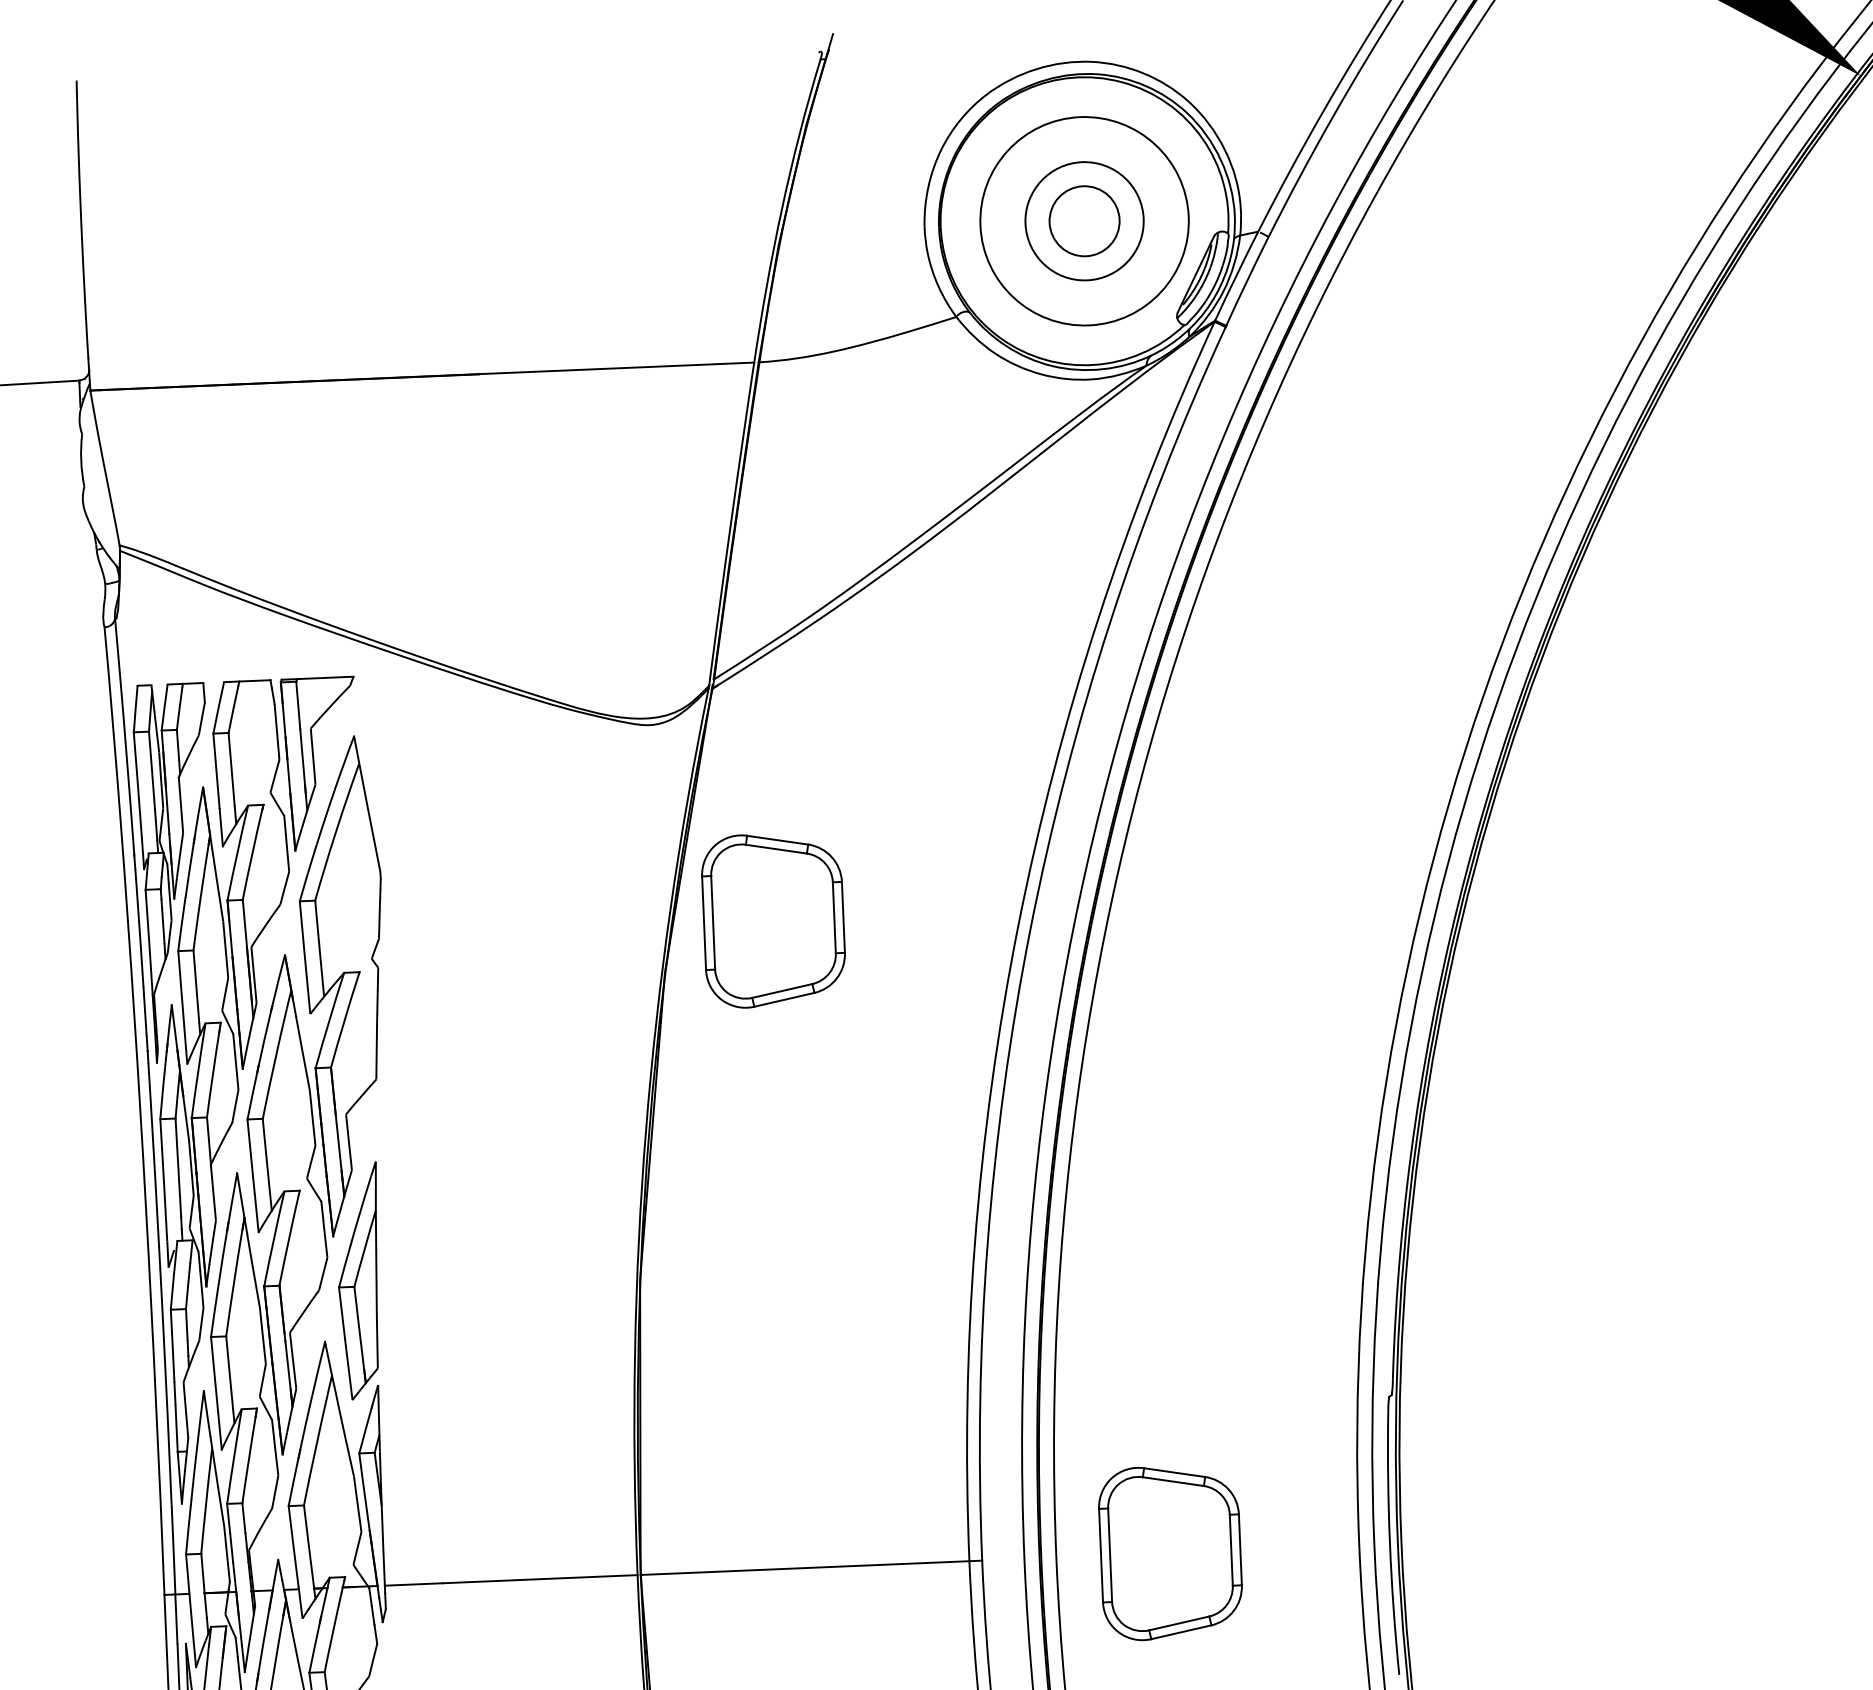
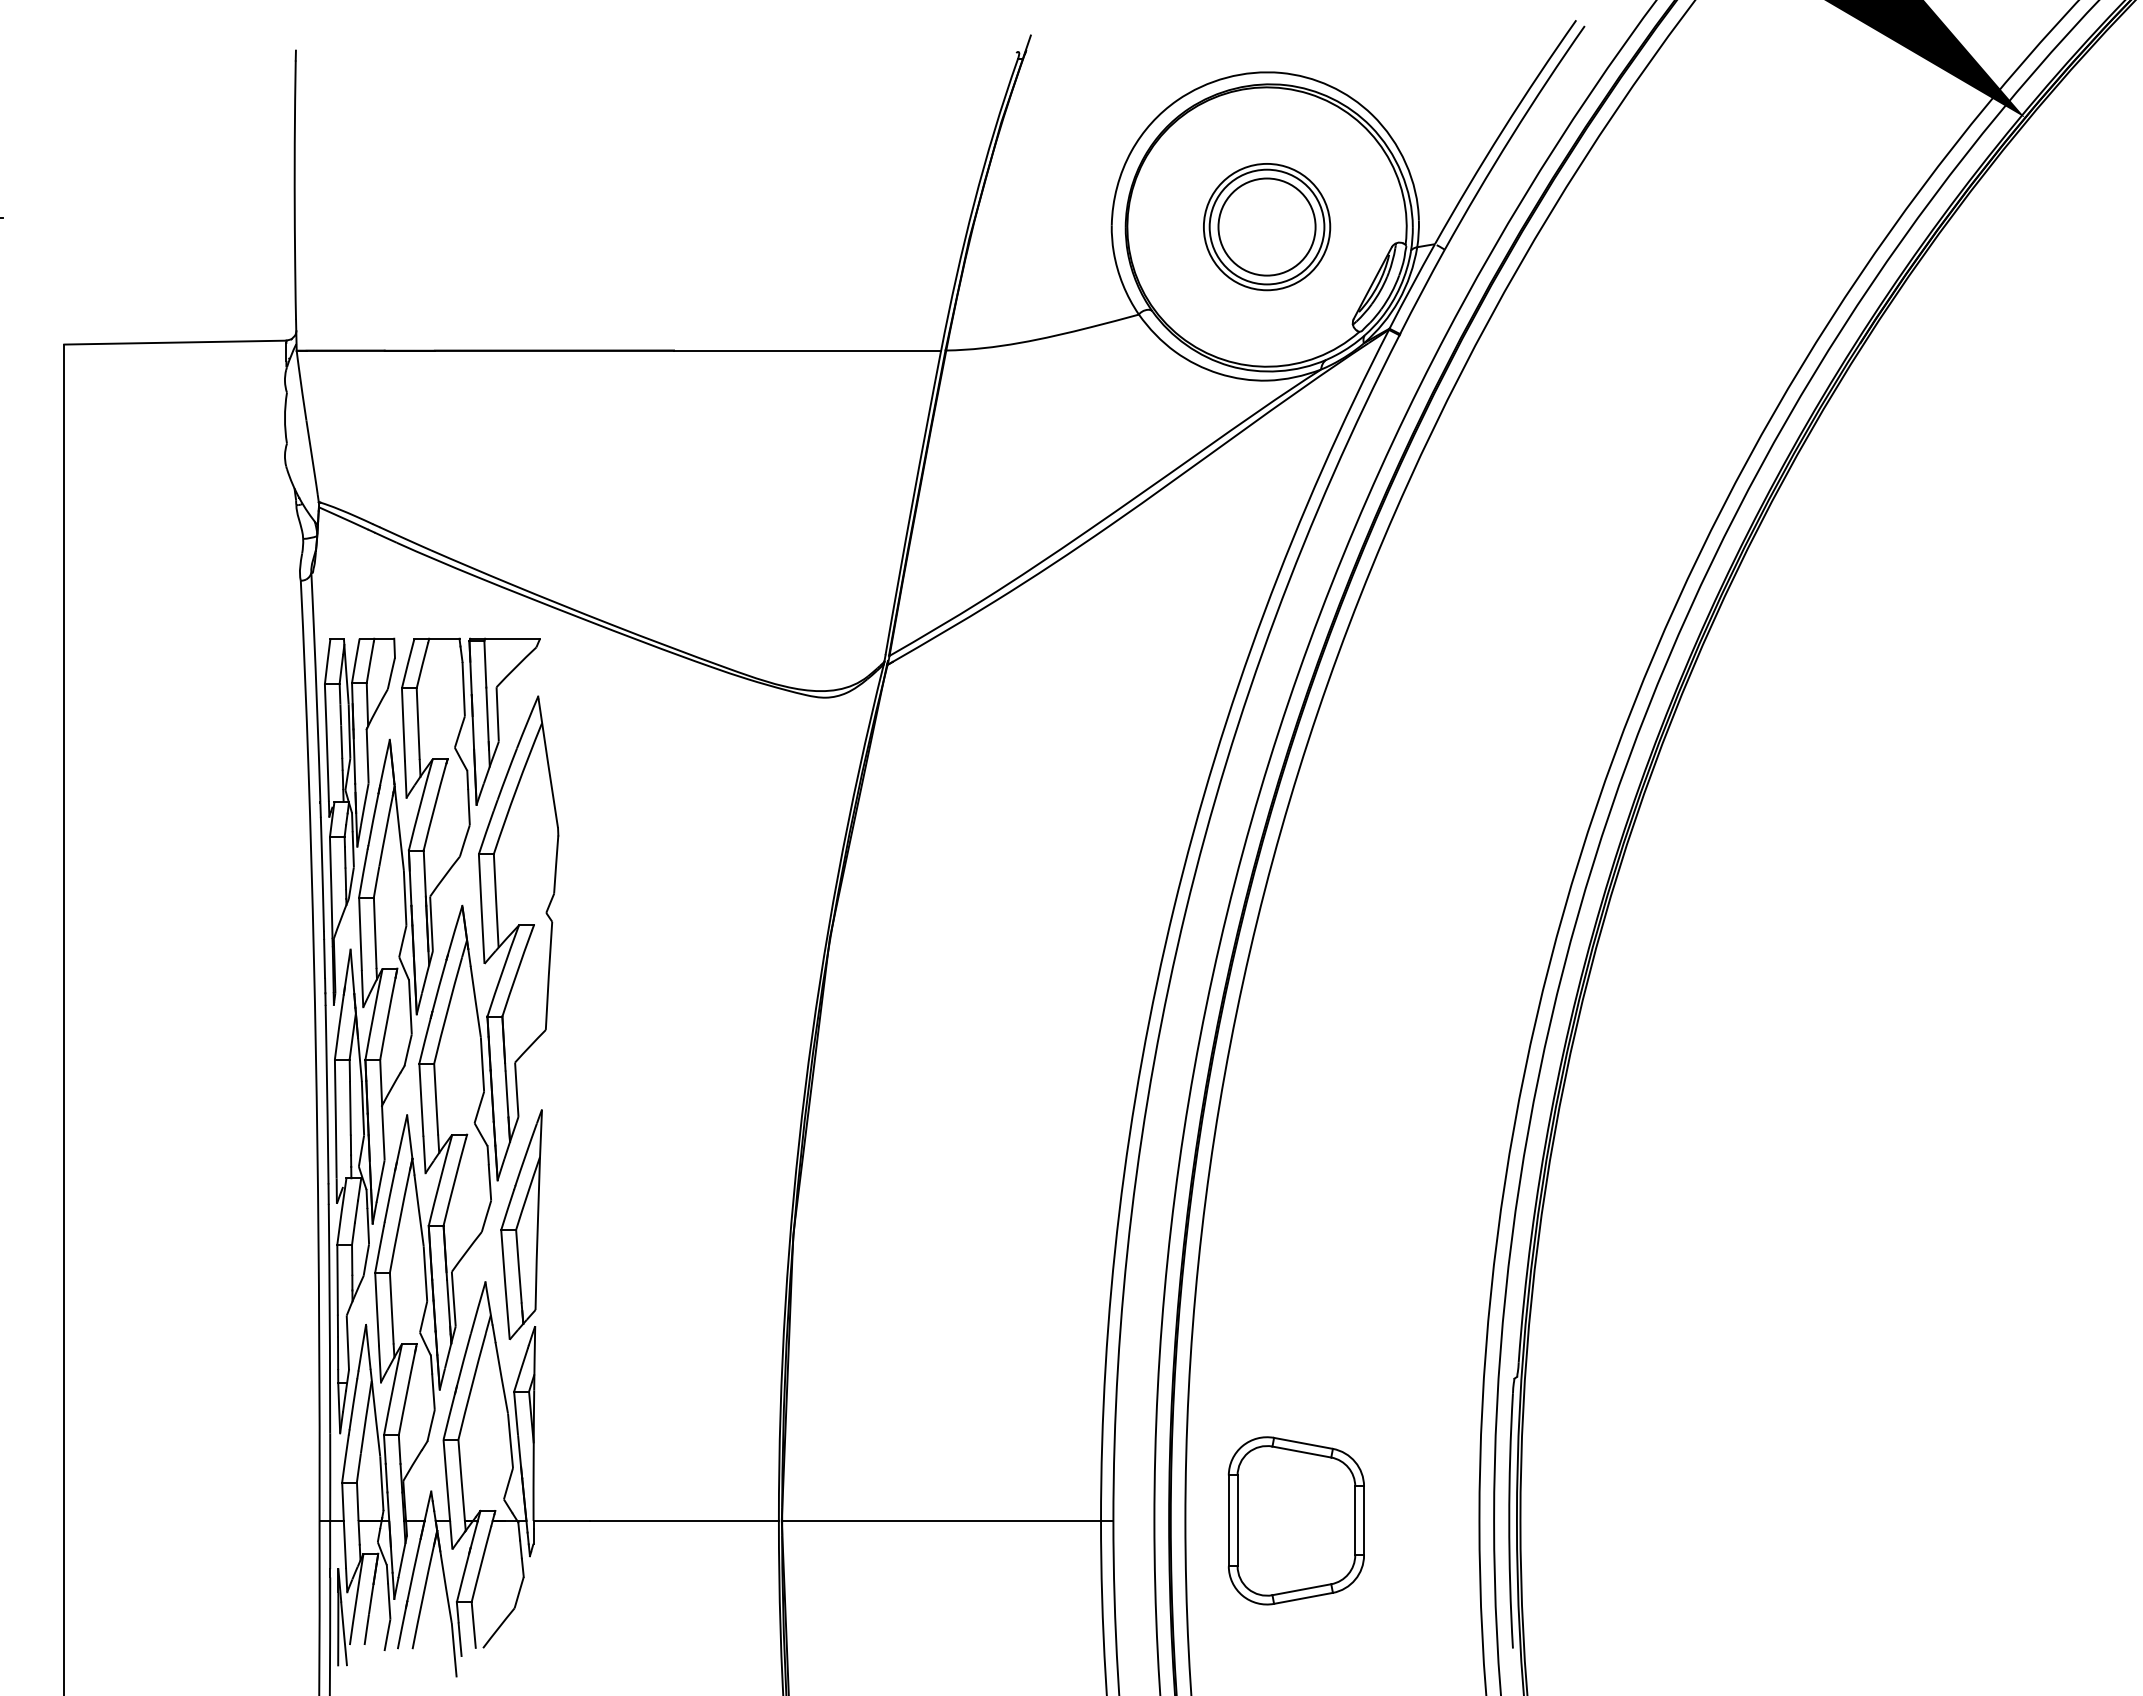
circle: (1084, 220) -> (1266, 226), size x0.62
circle: (1084, 220) -> (1266, 226), size x1.43
part: (772, 919) -> (936, 891), removed

